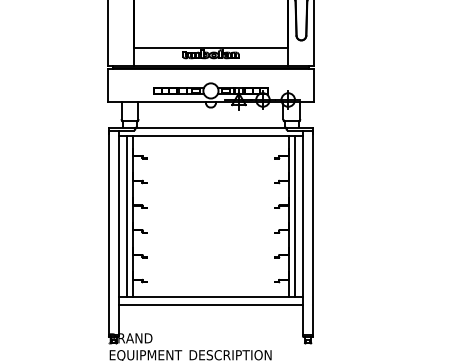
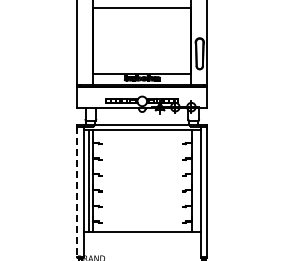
line: (294, 215) -> (195, 180), removed
line: (109, 234) -> (77, 192), solid -> dashed
line: (211, 305) -> (142, 237), removed

